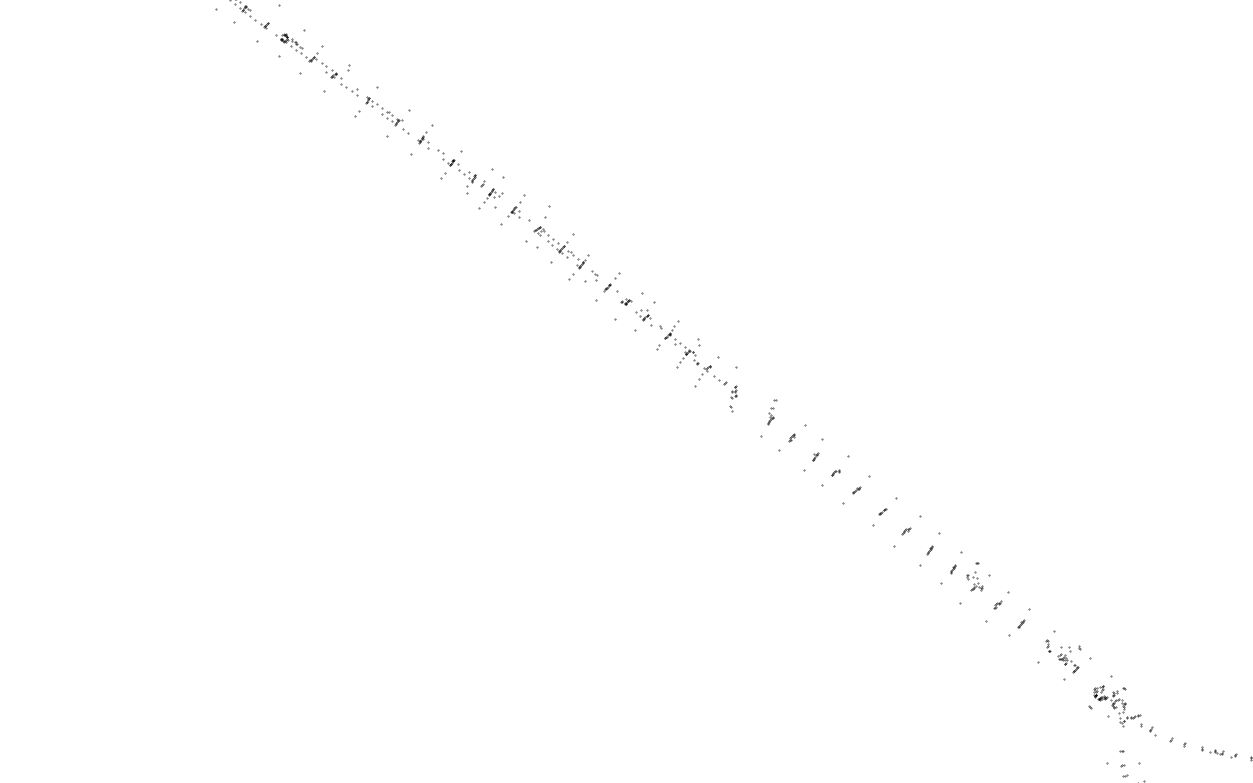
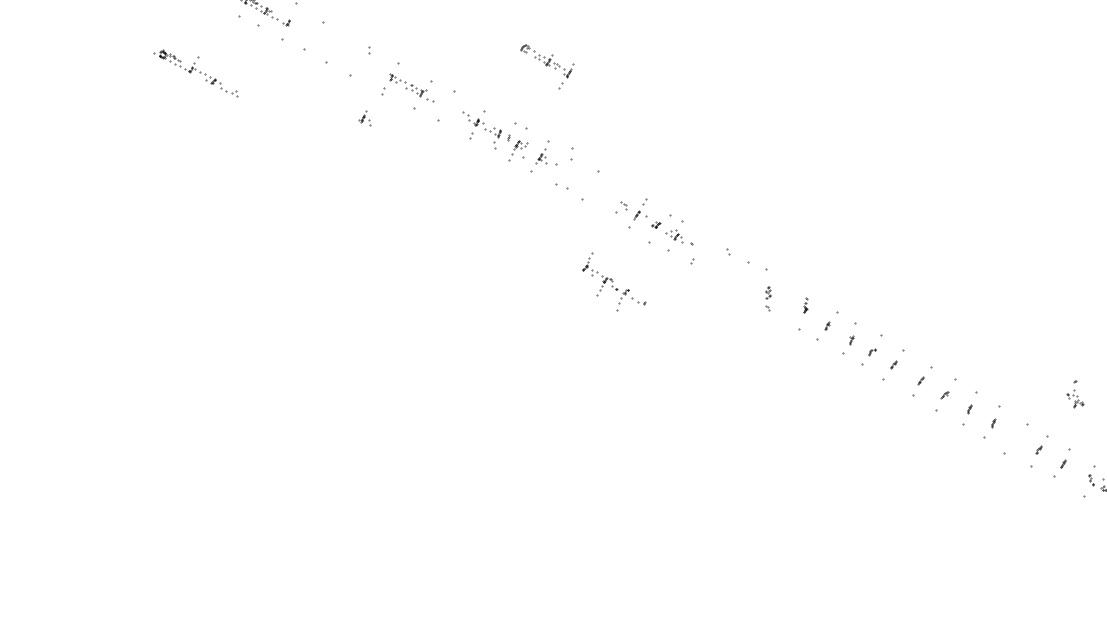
part: (316, 64) -> (195, 73), moved
part: (423, 140) -> (364, 119), moved
part: (561, 253) -> (548, 66), moved
part: (695, 353) -> (612, 280), moved
part: (772, 412) -> (805, 305), size x0.6
part: (974, 576) -> (1074, 394), moved

